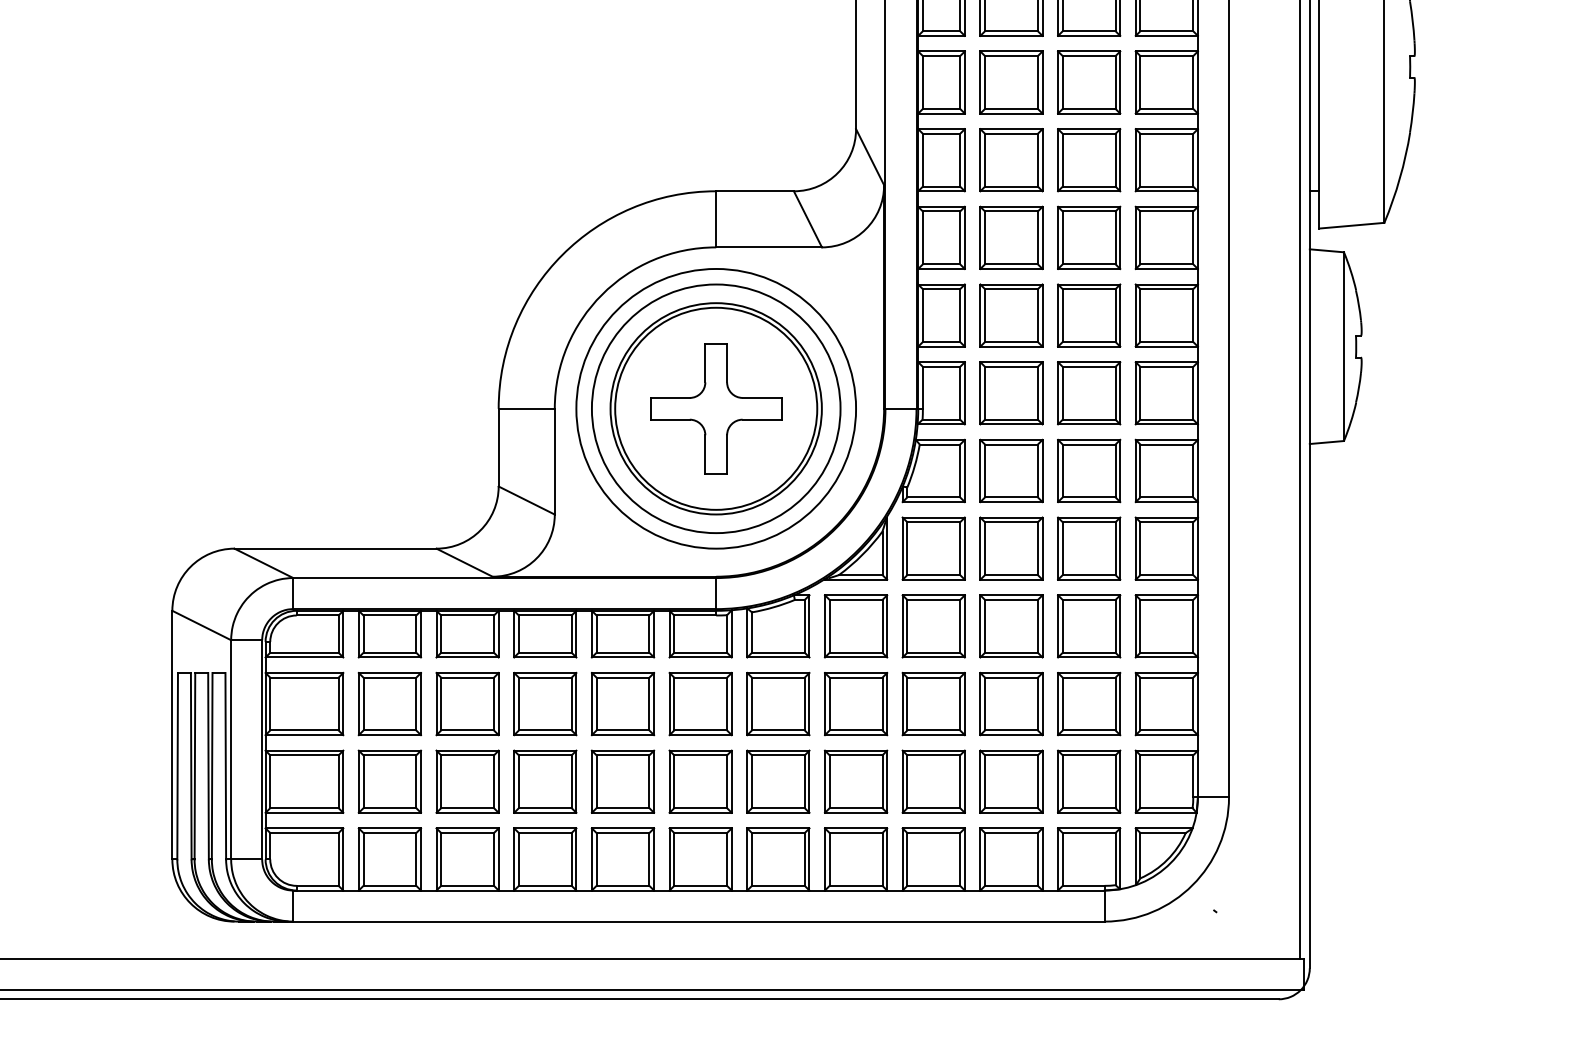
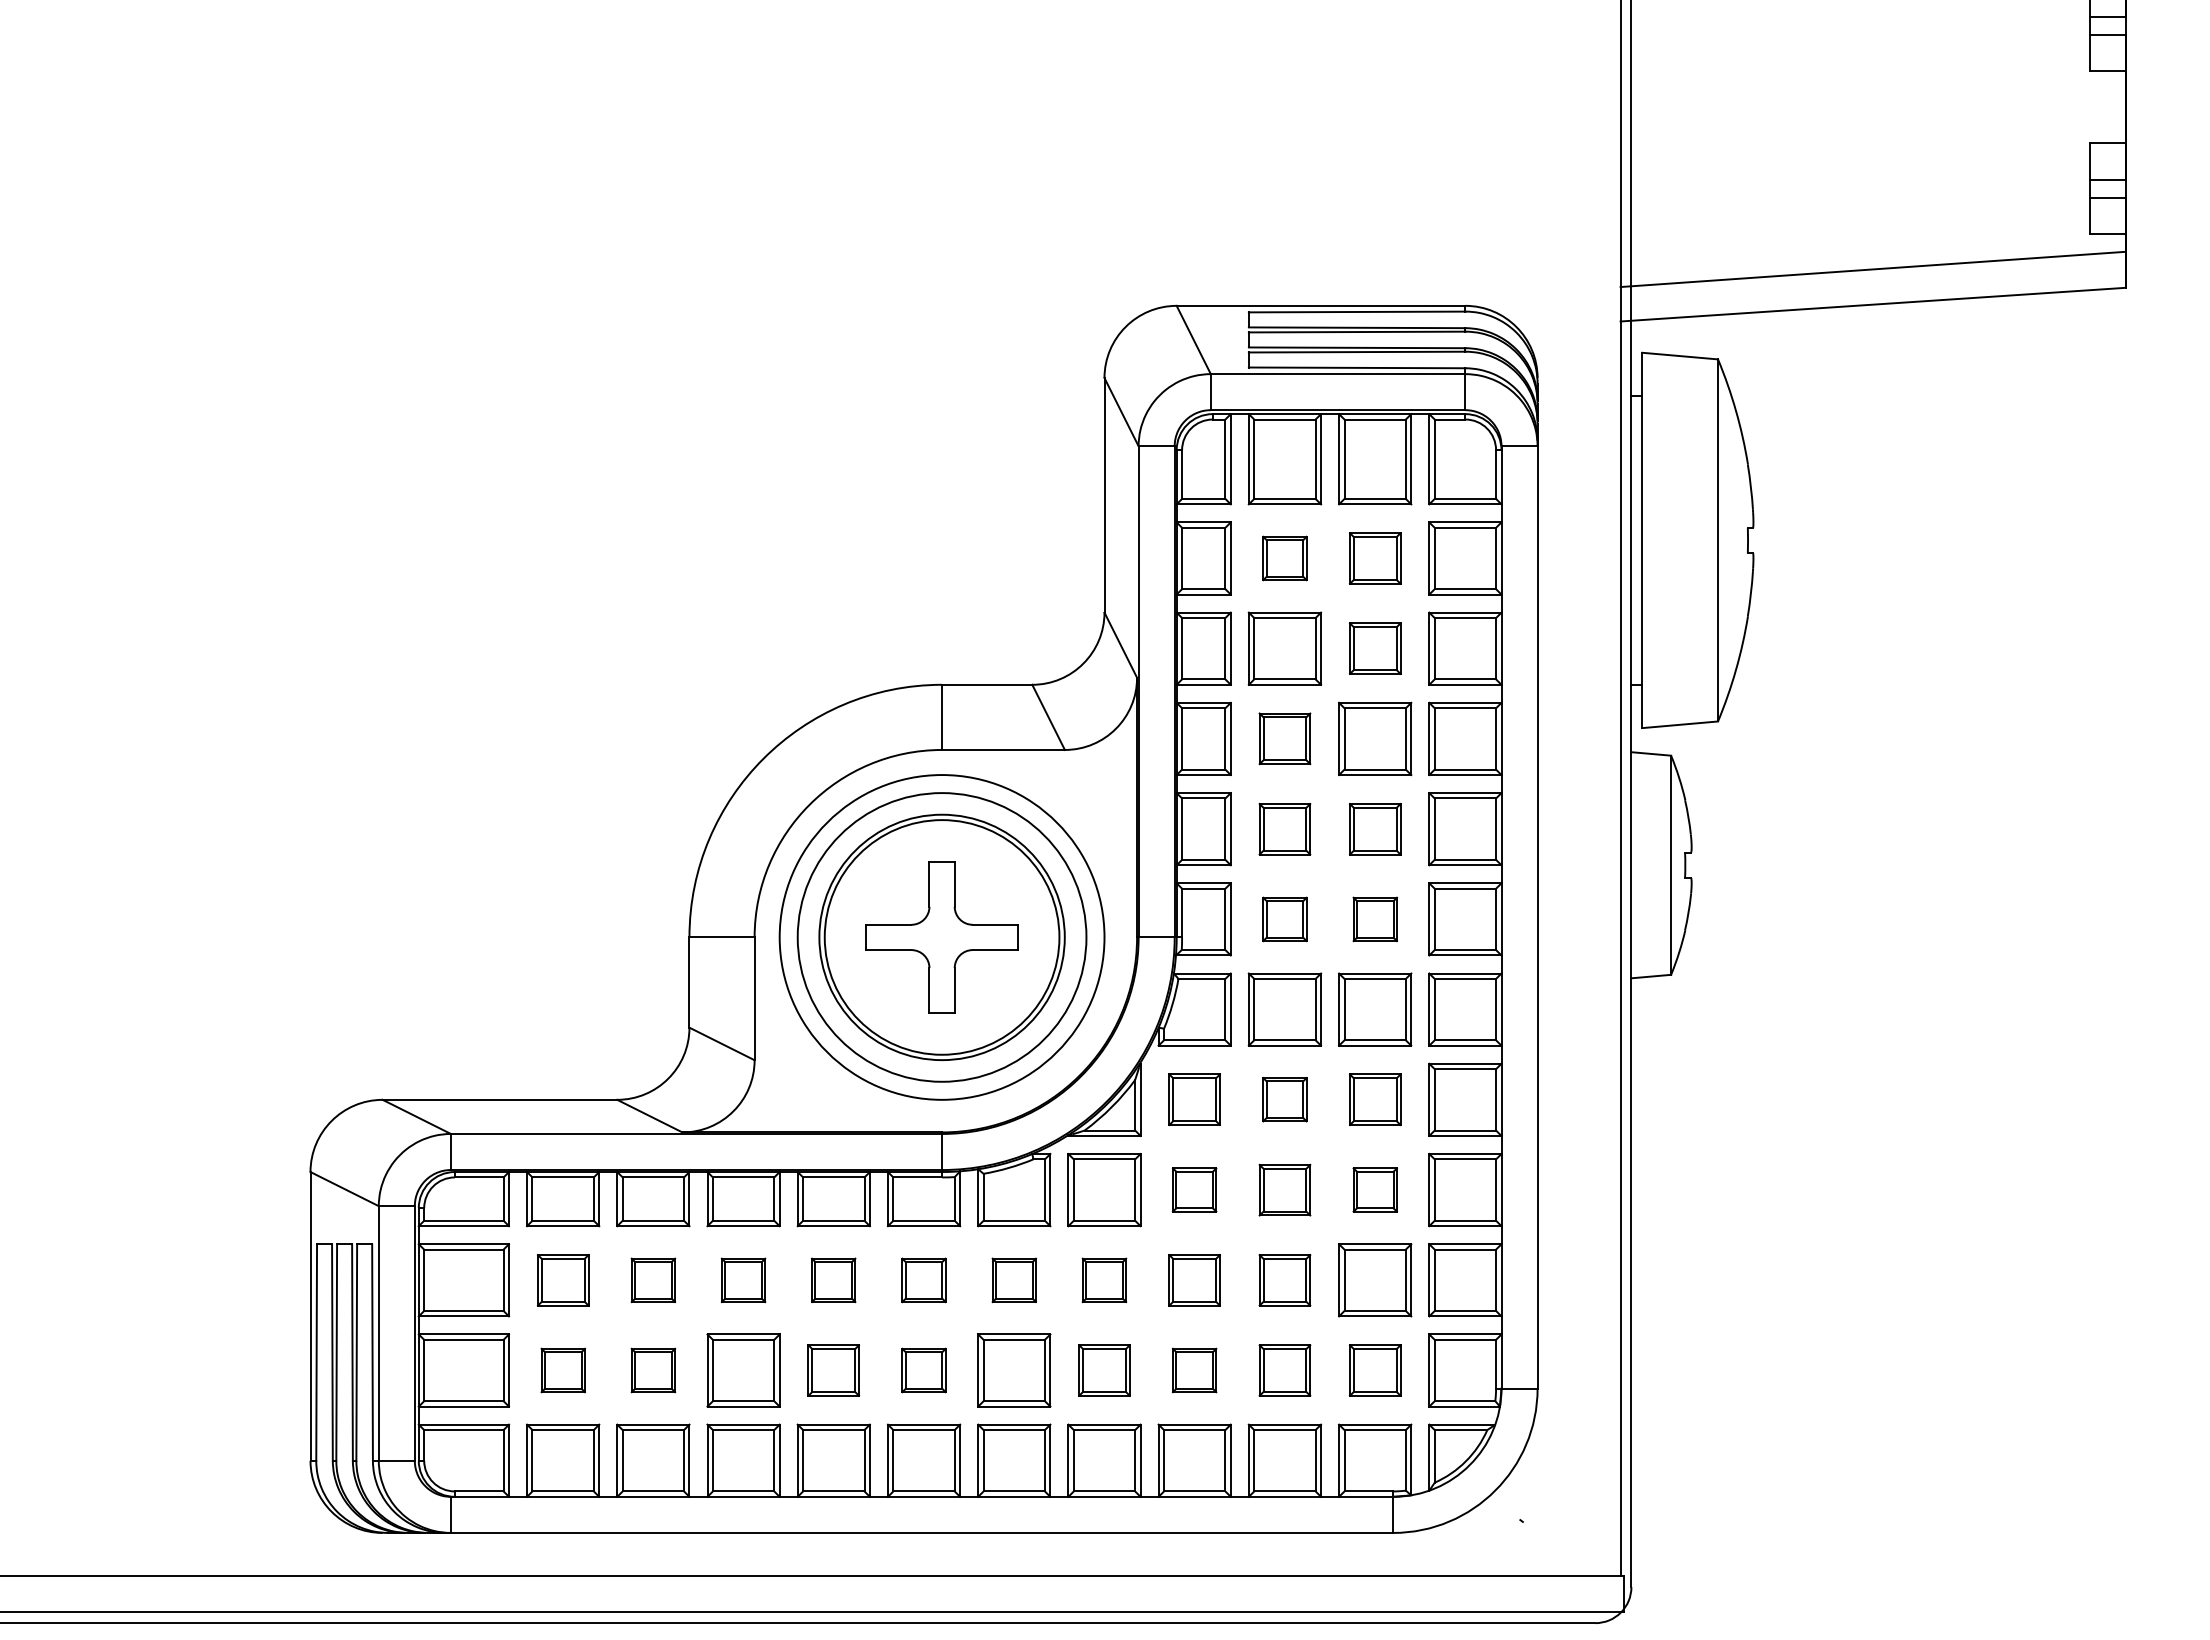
part: (1011, 82) -> (1284, 558), size x0.6
part: (1089, 82) -> (1375, 558), size x0.7
part: (1089, 160) -> (1375, 648), size x0.7
part: (1011, 237) -> (1284, 738), size x0.7
part: (1011, 315) -> (1284, 829), size x0.7
part: (1089, 315) -> (1375, 829), size x0.7
part: (1011, 393) -> (1284, 919), size x0.6
part: (1089, 393) -> (1375, 919), size x0.6
part: (933, 548) -> (1194, 1099), size x0.7
part: (1011, 548) -> (1284, 1099), size x0.6
part: (1089, 548) -> (1375, 1099), size x0.7
part: (933, 625) -> (1194, 1189), size x0.6
part: (1089, 625) -> (1375, 1189), size x0.6
part: (1011, 626) -> (1284, 1190), size x0.7
part: (390, 704) -> (563, 1280), size x0.7
part: (467, 704) -> (653, 1280), size x0.6
part: (545, 704) -> (743, 1280), size x0.6
part: (622, 704) -> (833, 1280), size x0.6
part: (700, 704) -> (923, 1280), size x0.6
part: (778, 704) -> (1014, 1280), size x0.6
part: (856, 704) -> (1104, 1280), size x0.6
part: (933, 704) -> (1194, 1280), size x0.7
part: (1011, 704) -> (1284, 1280), size x0.7
part: (390, 781) -> (563, 1370), size x0.6
part: (467, 781) -> (653, 1370), size x0.6
part: (622, 781) -> (833, 1370), size x0.7
part: (700, 781) -> (923, 1370), size x0.6
part: (856, 781) -> (1104, 1370), size x0.7
part: (933, 781) -> (1194, 1370), size x0.6
part: (1011, 781) -> (1284, 1370), size x0.7
part: (1089, 781) -> (1375, 1370), size x0.7

